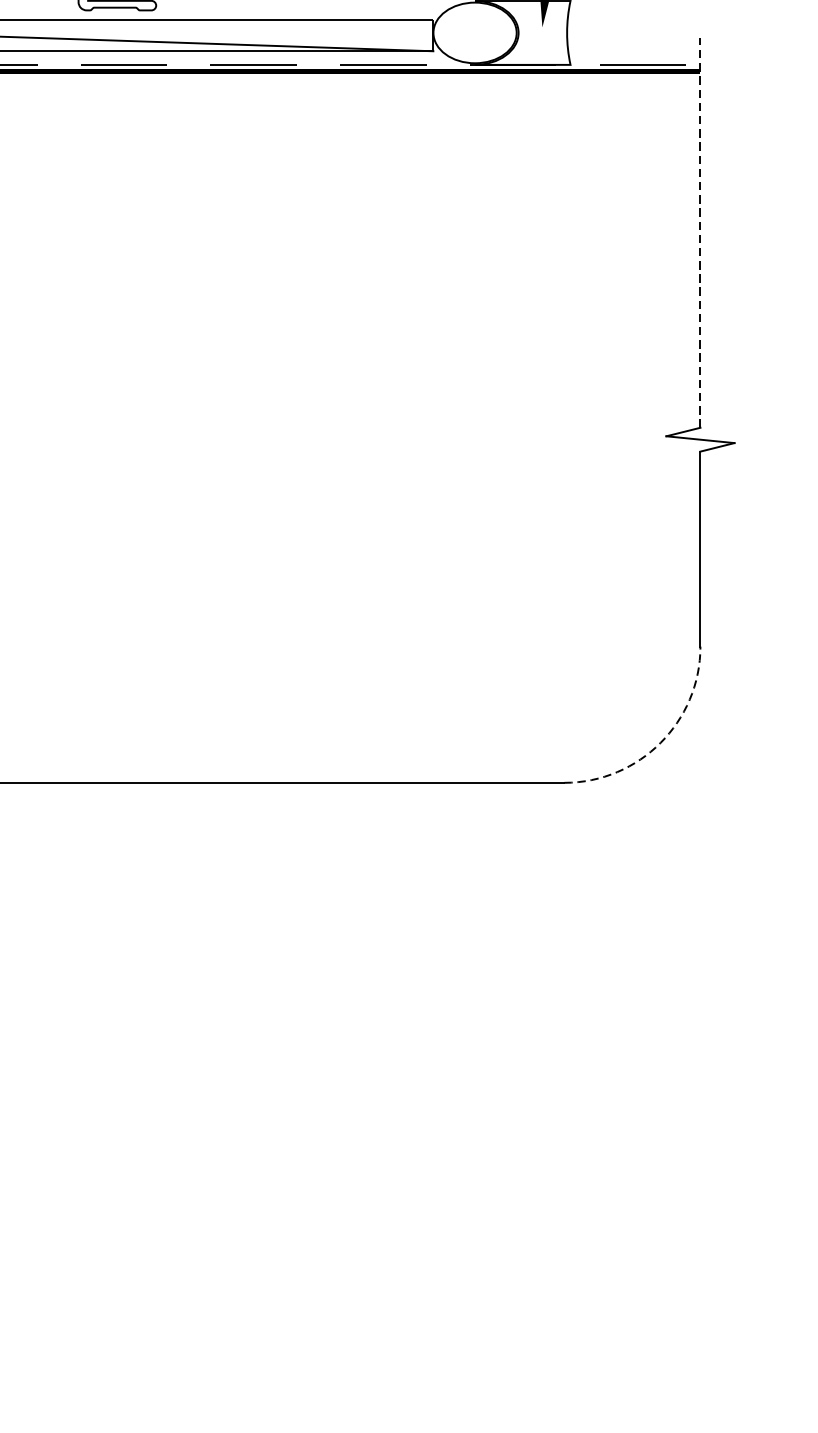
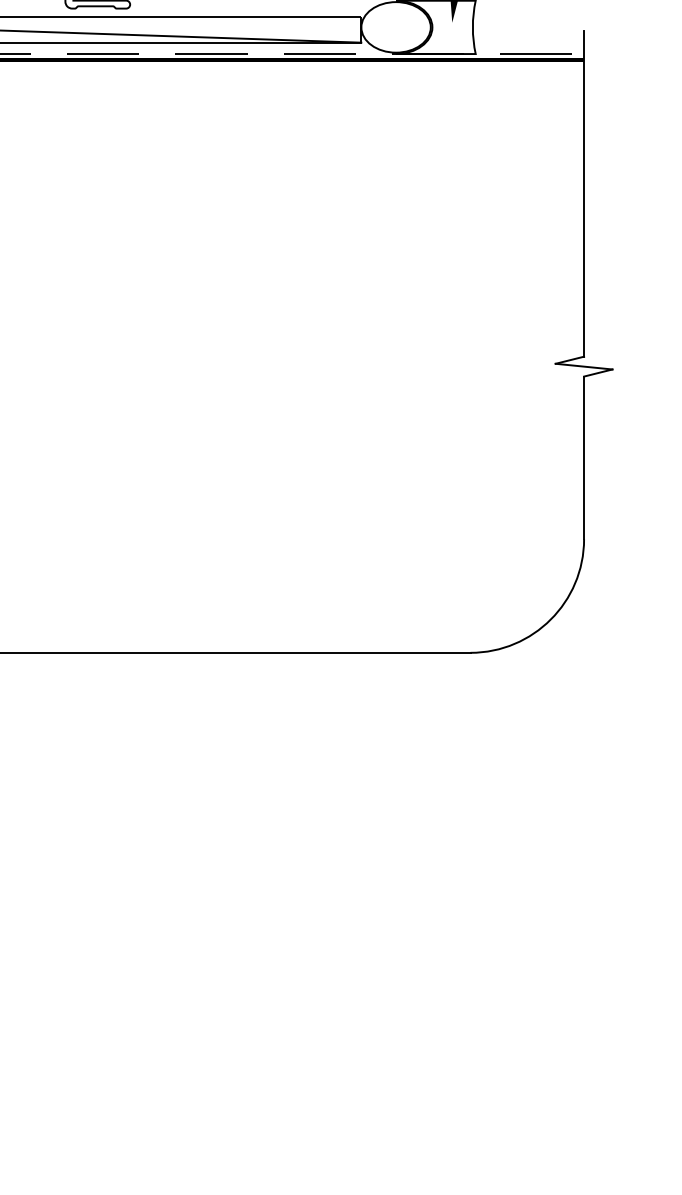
line: (700, 233) -> (584, 194), dashed -> solid
arc: (660, 742) -> (550, 619), dashed -> solid

